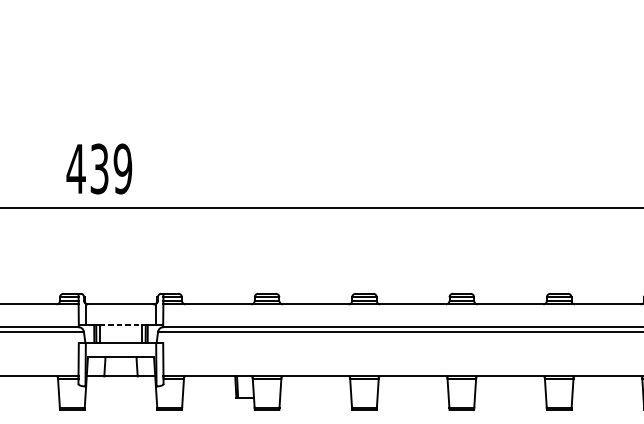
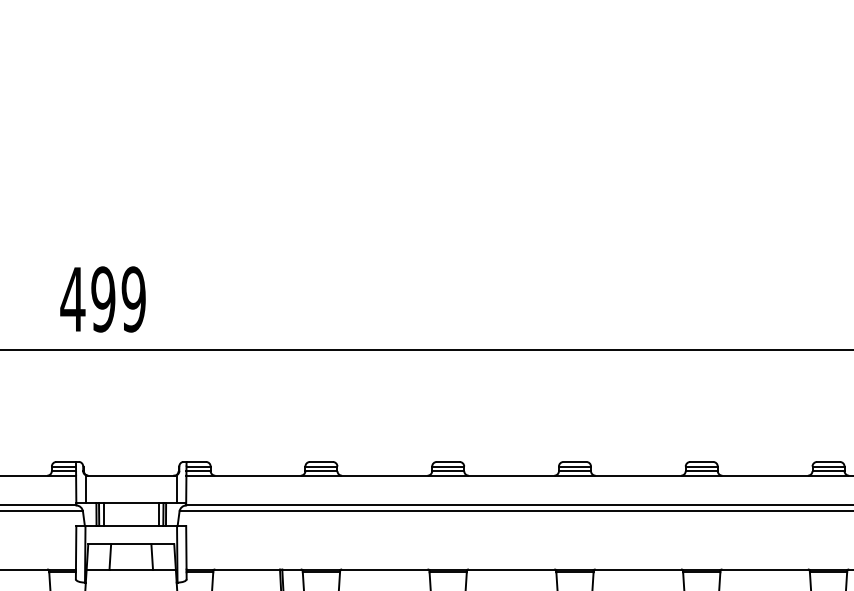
text: (99, 169) -> (103, 299), 439 -> 499
line: (121, 325) -> (131, 503), dashed -> solid

